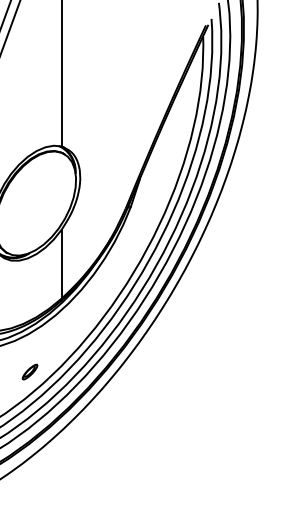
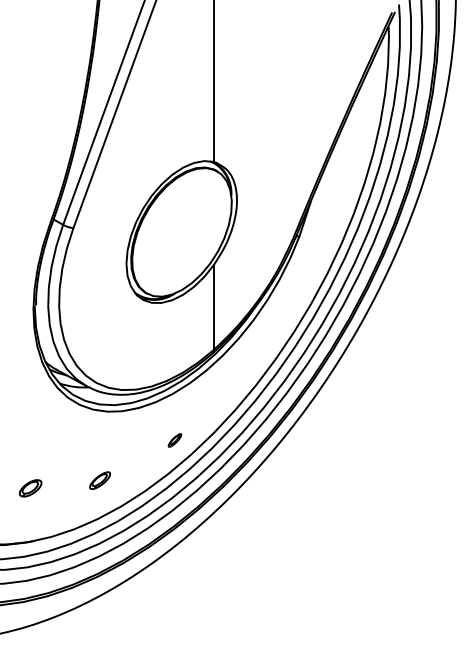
part: (29, 372) -> (174, 440), size x0.7

